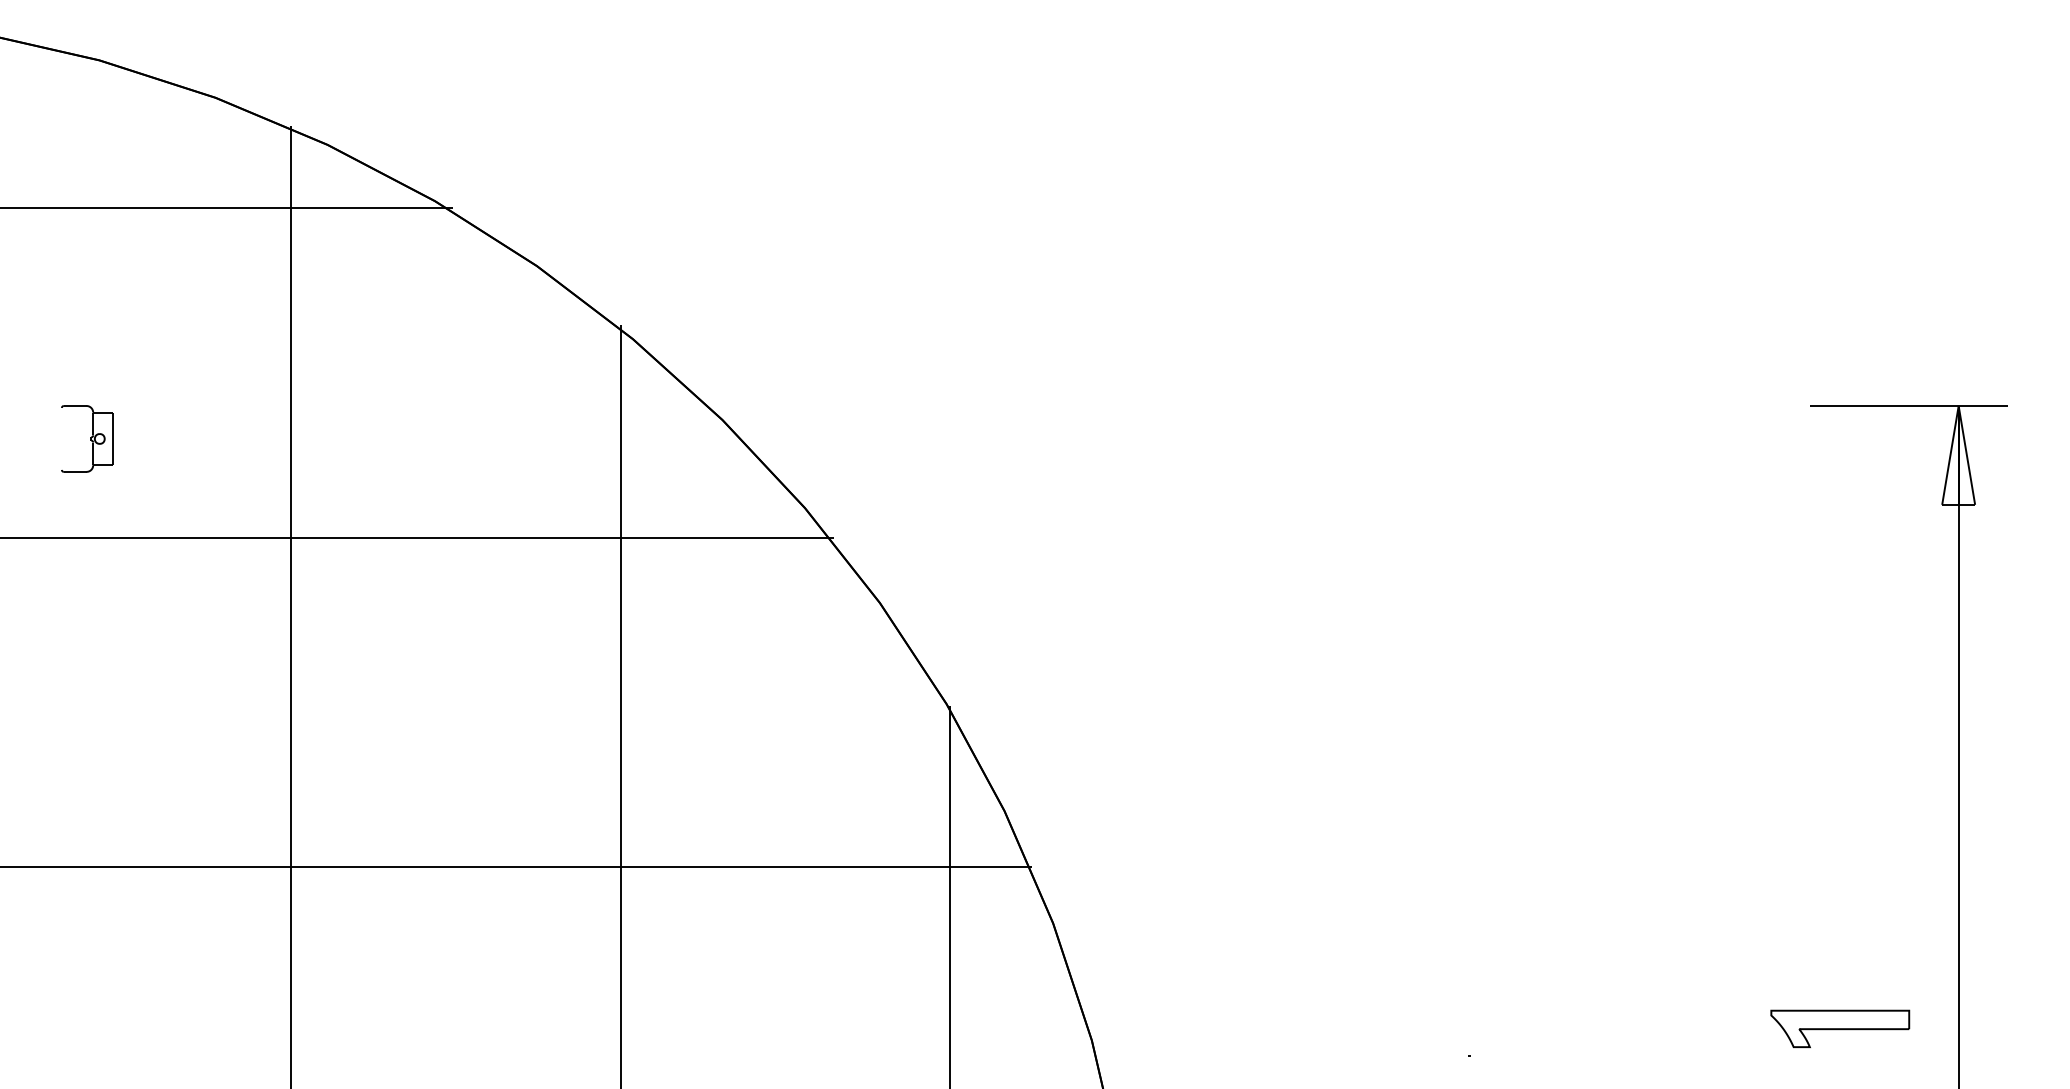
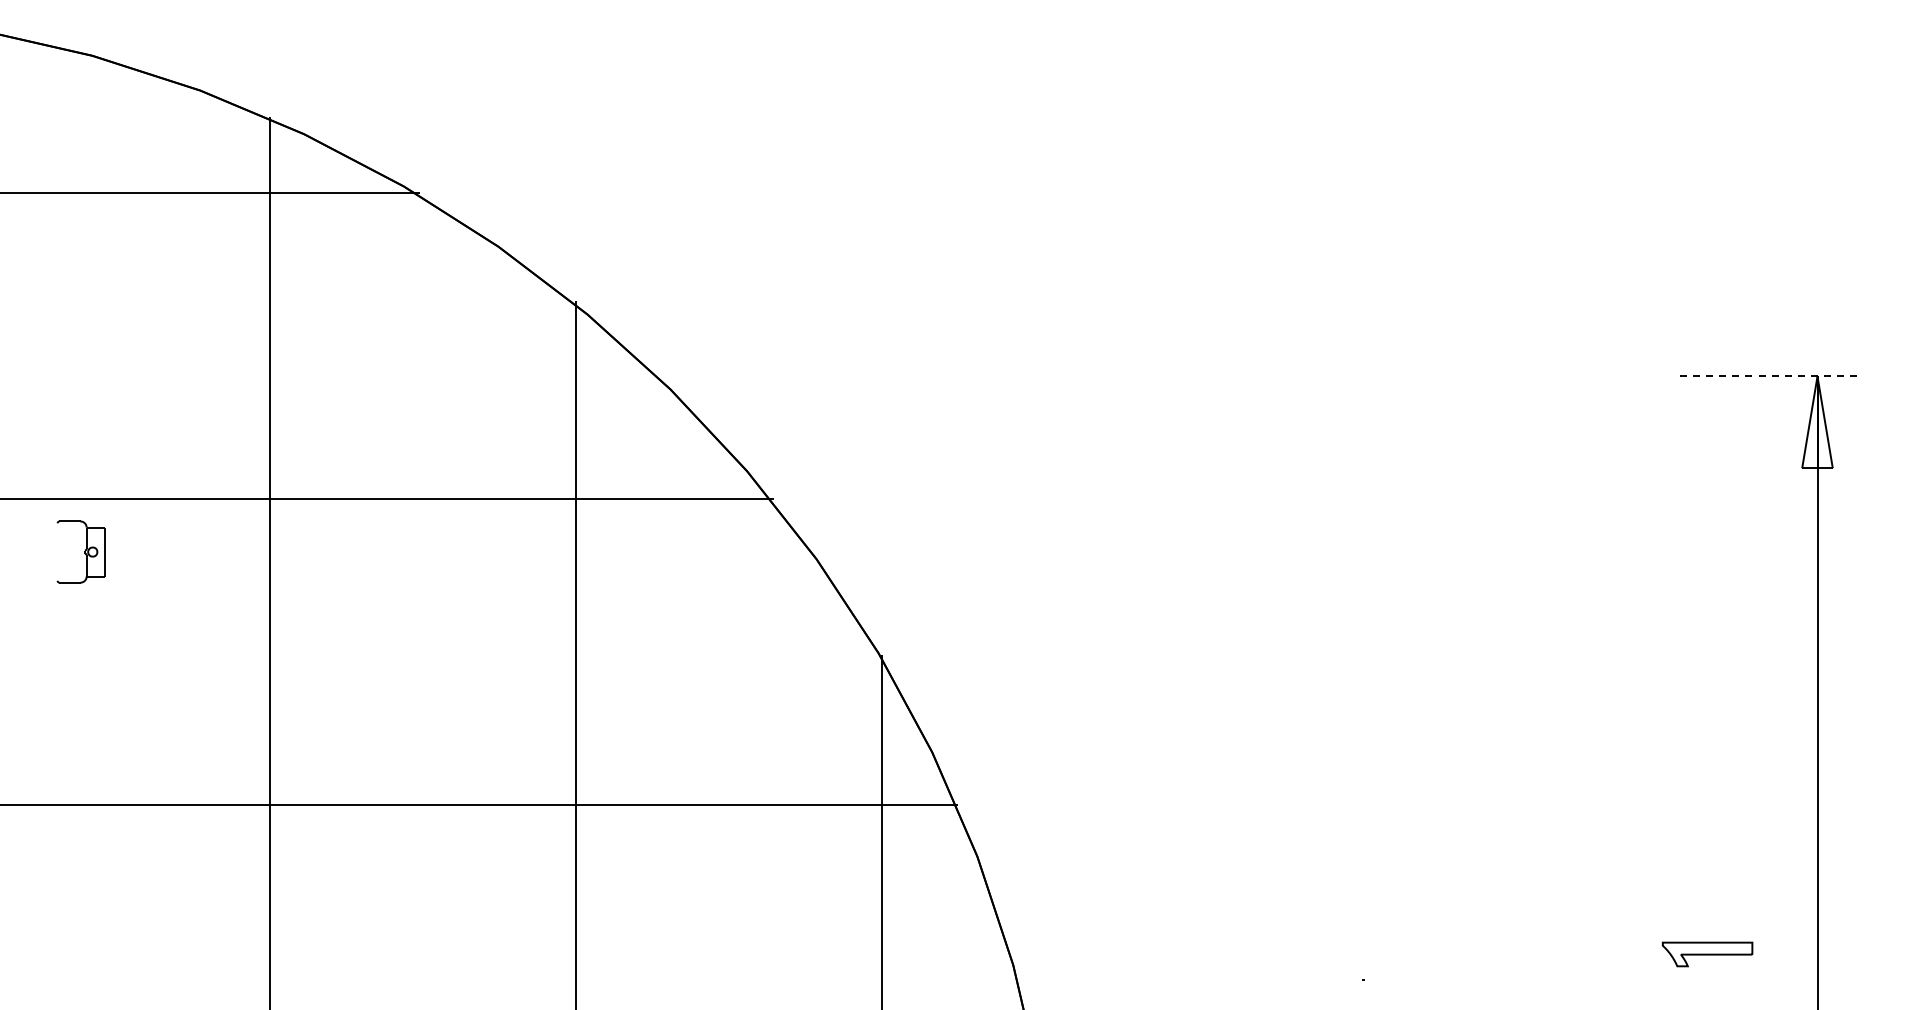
line: (1909, 406) -> (1771, 376), solid -> dashed
part: (86, 438) -> (80, 551), moved
part: (1840, 1028) -> (1707, 954), size x0.7

